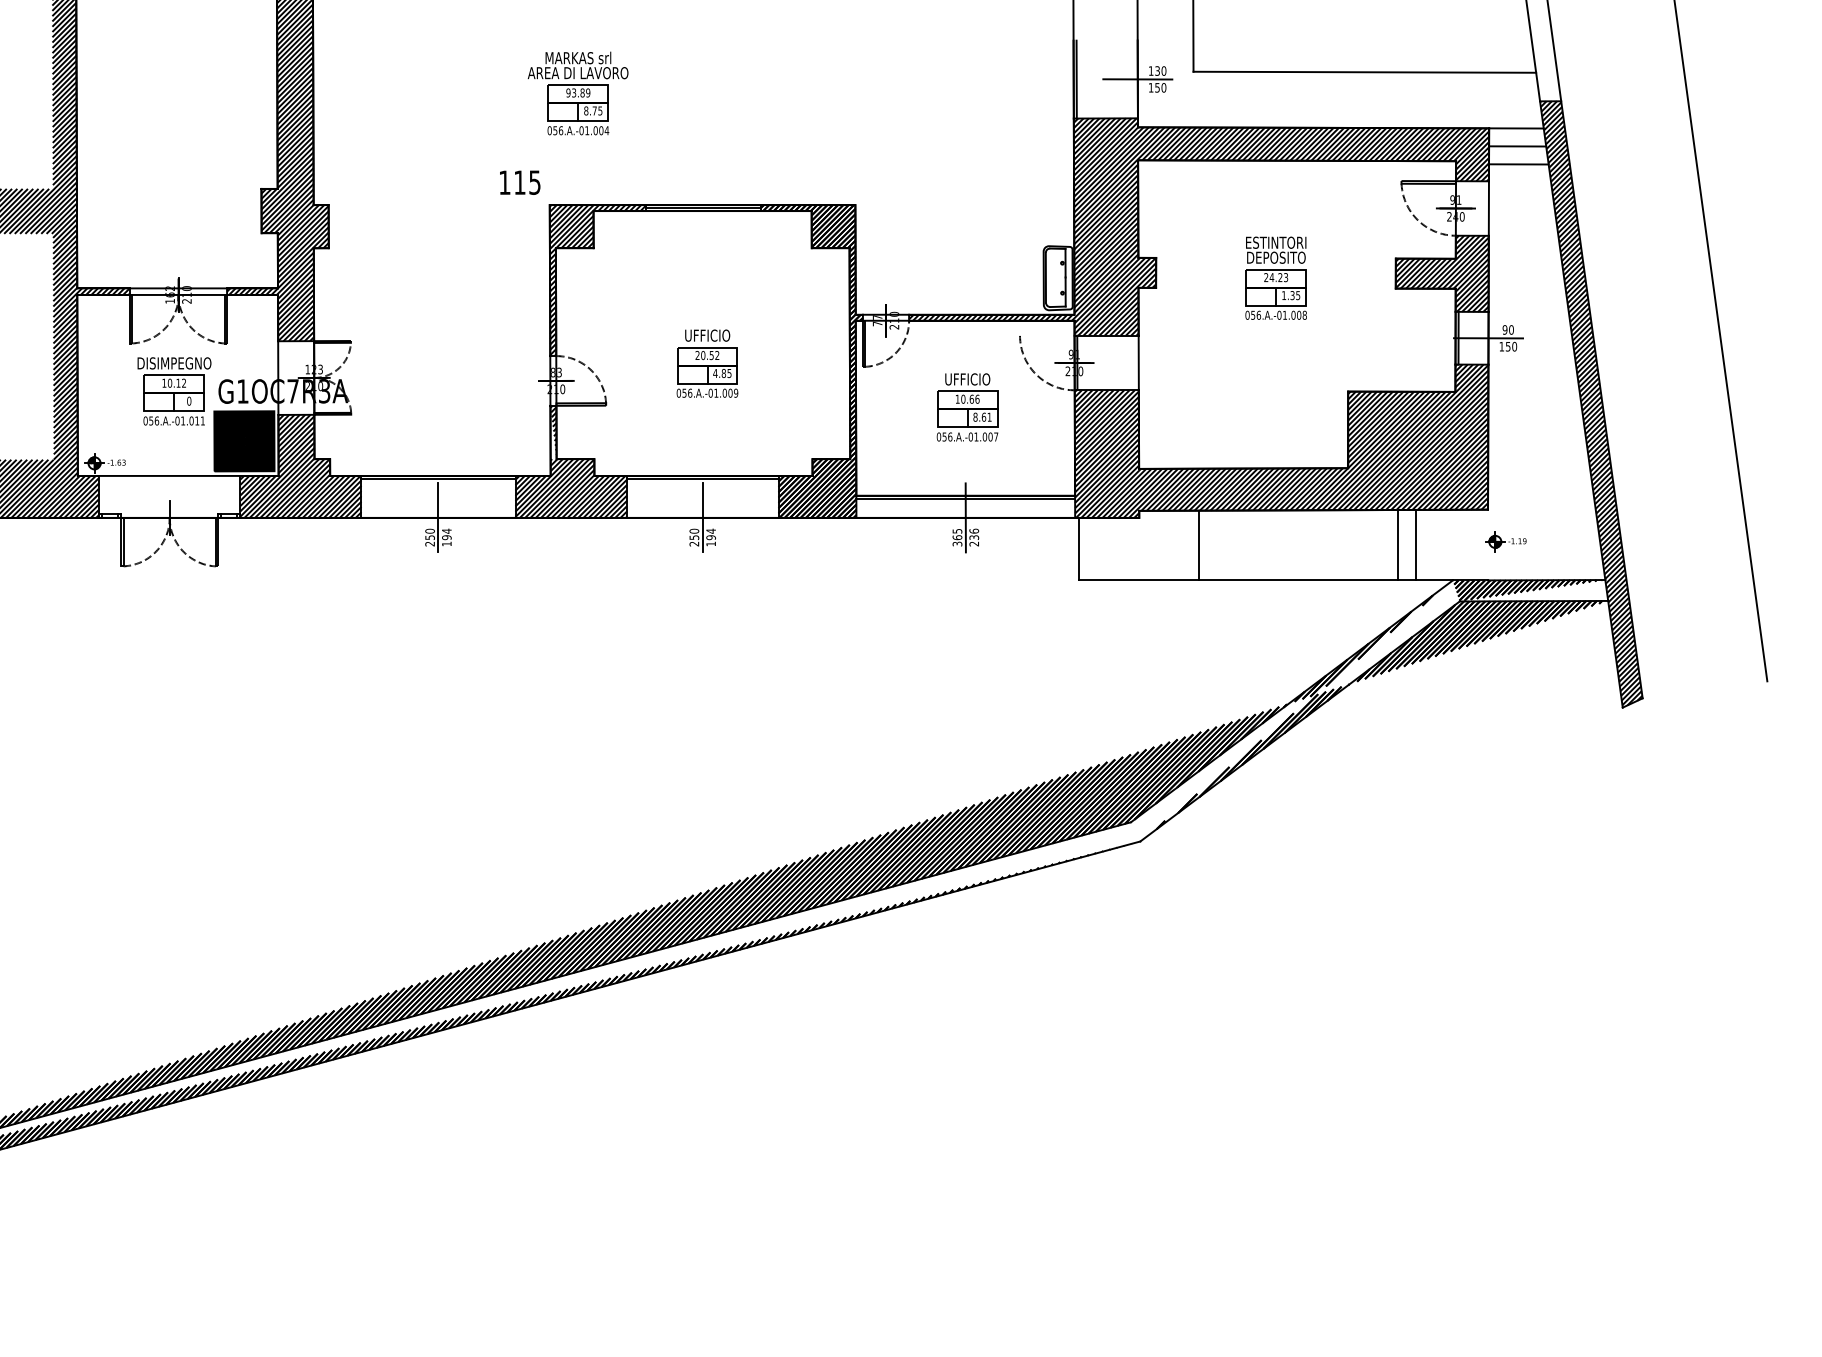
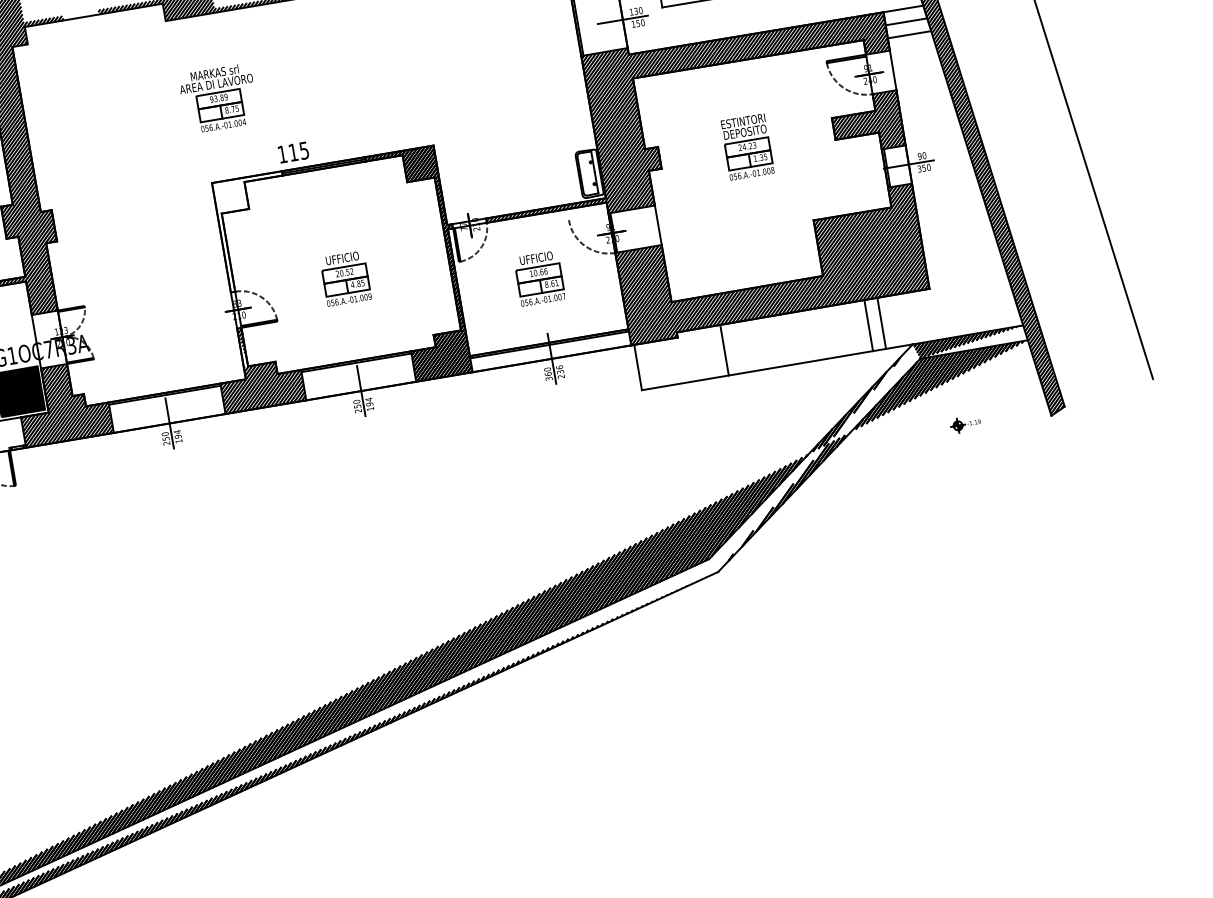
text: (520, 182) -> (293, 152), moved
hatch: (597, 280) -> (255, 231), removed
text: (1501, 346) -> (919, 168), 150 -> 350
text: (957, 530) -> (547, 368), 365 -> 360
part: (1505, 541) -> (965, 424), moved

